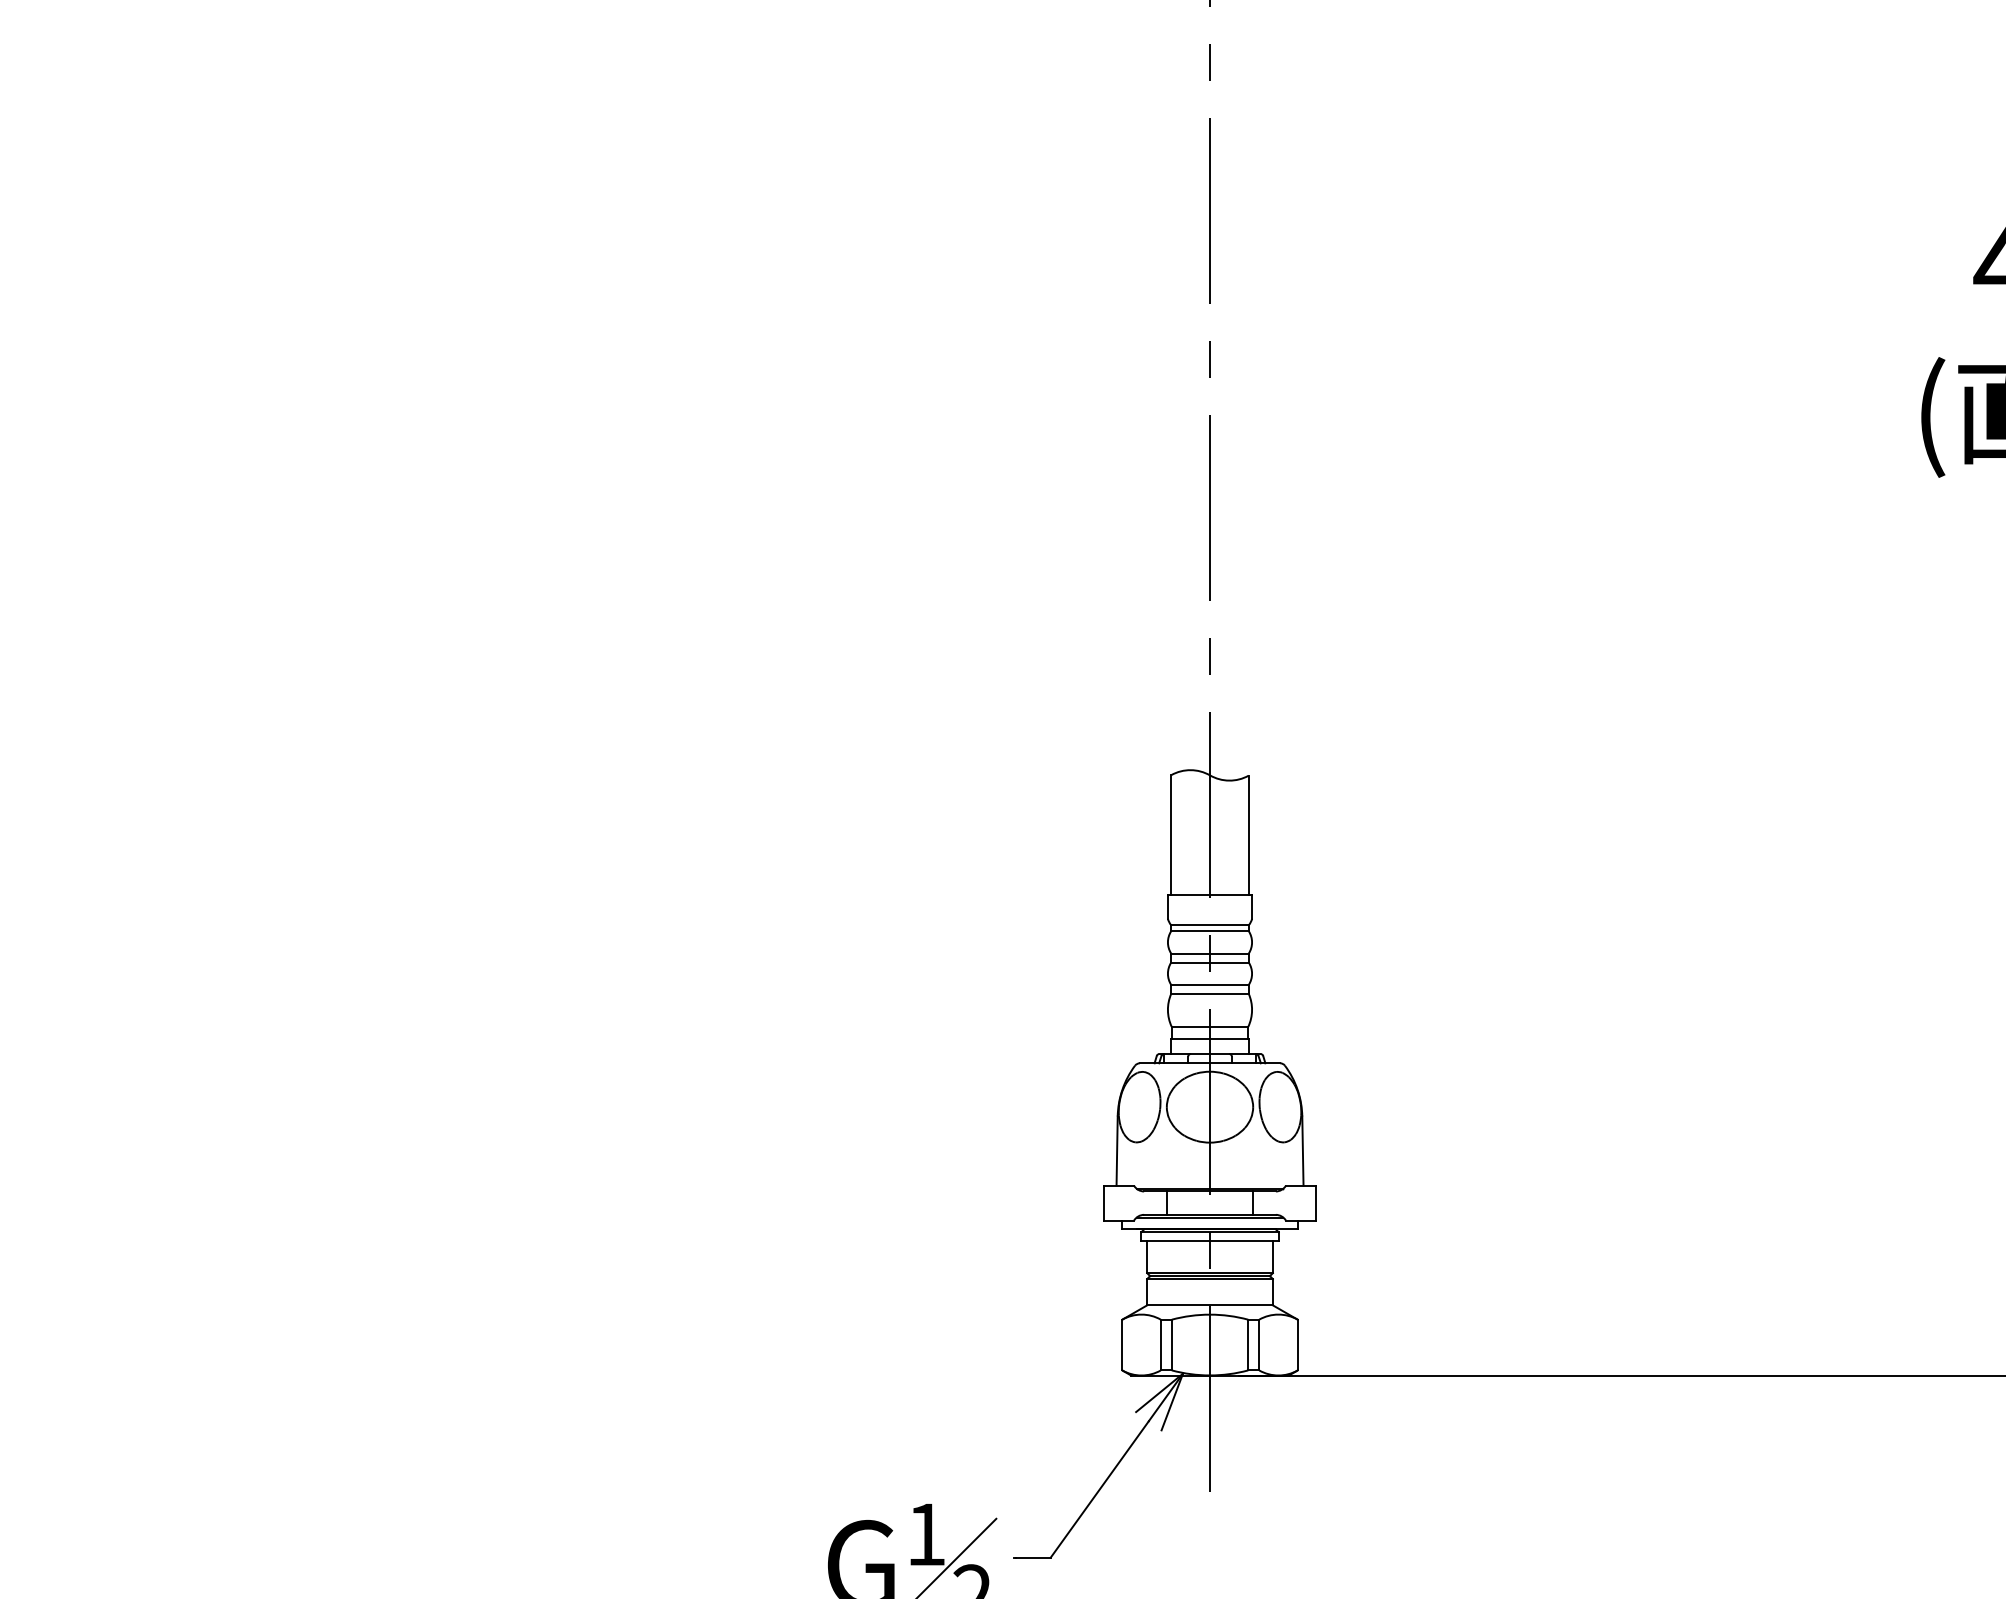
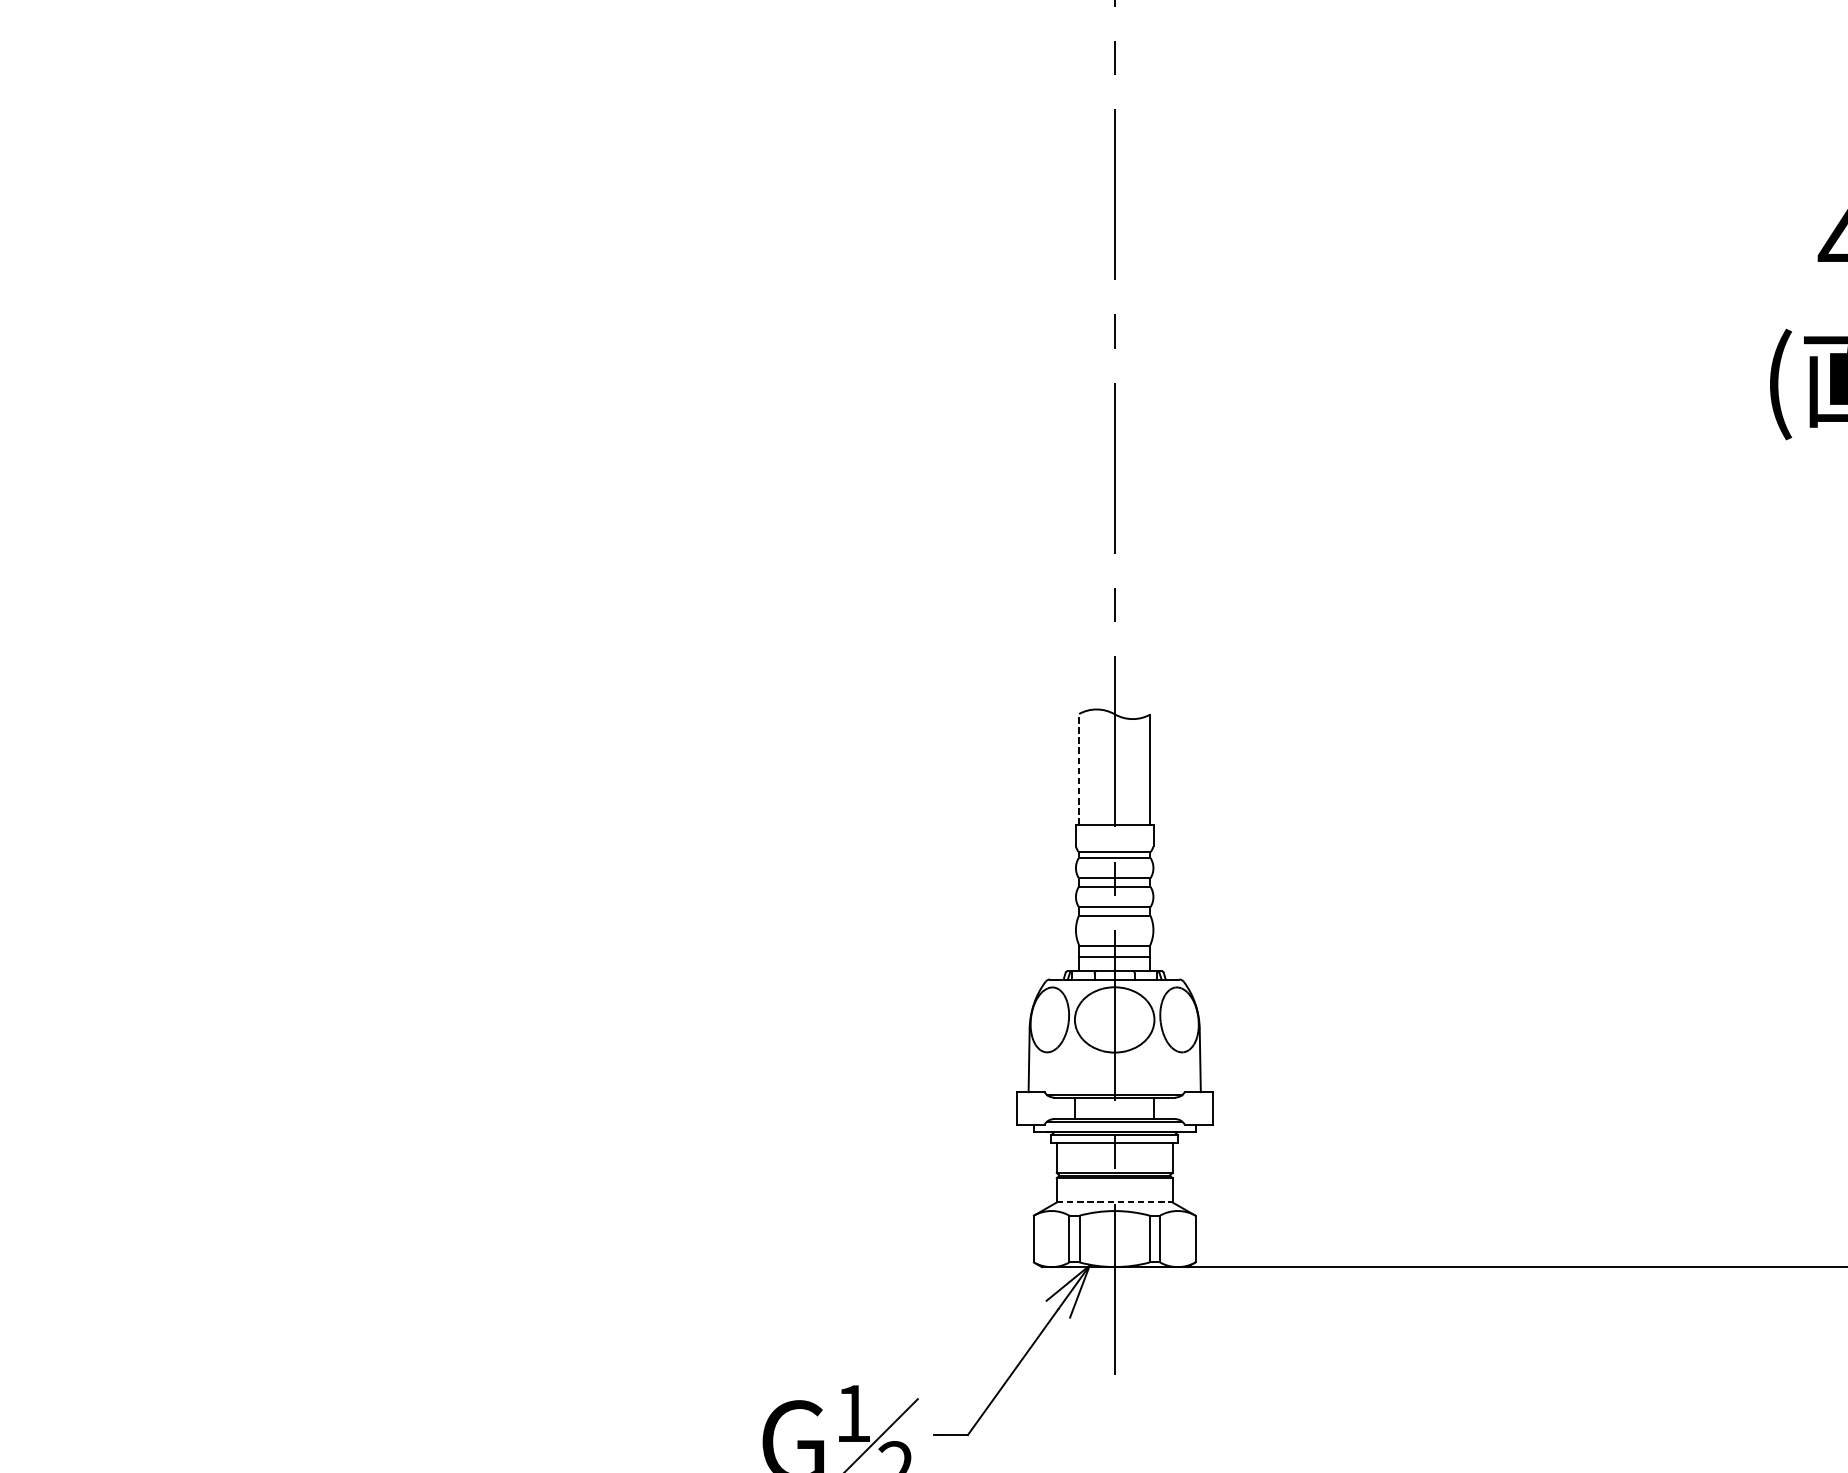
line: (1171, 834) -> (1079, 768), solid -> dashed
line: (1210, 1305) -> (1115, 1202), solid -> dashed

